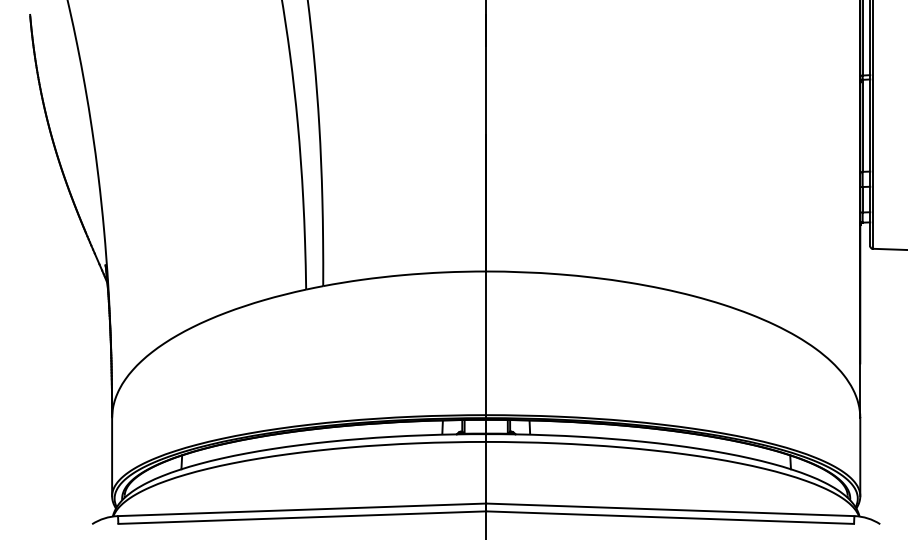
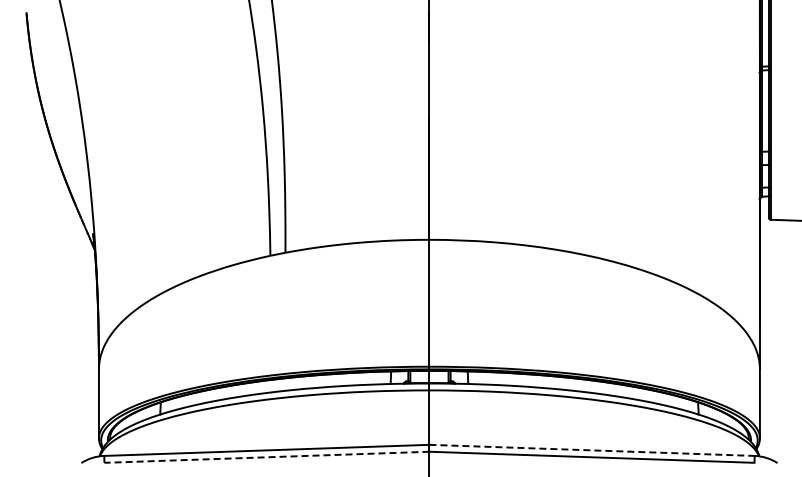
line: (670, 509) -> (592, 450), solid -> dashed
line: (301, 517) -> (266, 457), solid -> dashed

